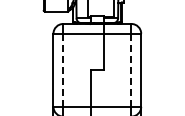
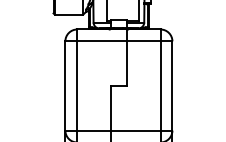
line: (63, 70) -> (77, 86), dashed -> solid
line: (131, 70) -> (160, 86), dashed -> solid

